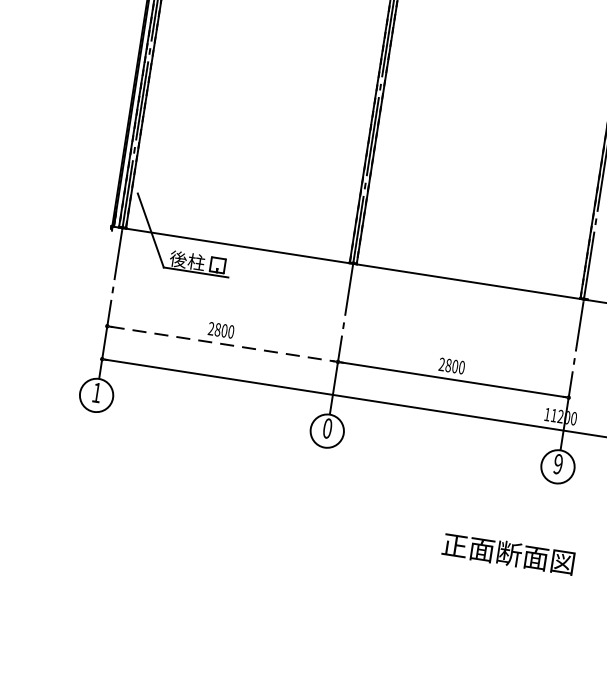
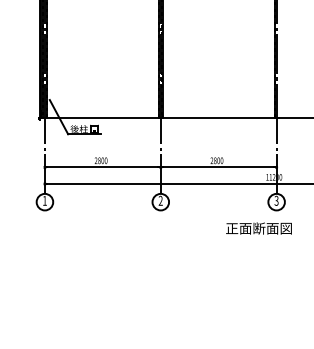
line: (223, 344) -> (103, 167), dashed -> solid
text: (327, 427) -> (160, 200), 0 -> 2
text: (558, 463) -> (276, 200), 9 -> 3
text: (507, 553) -> (258, 228), moved

